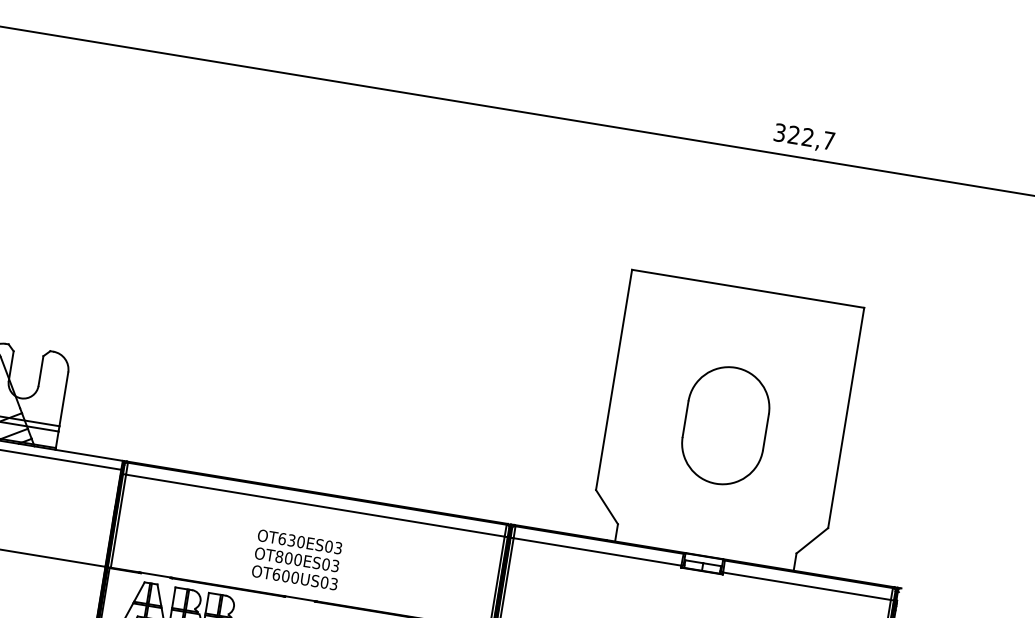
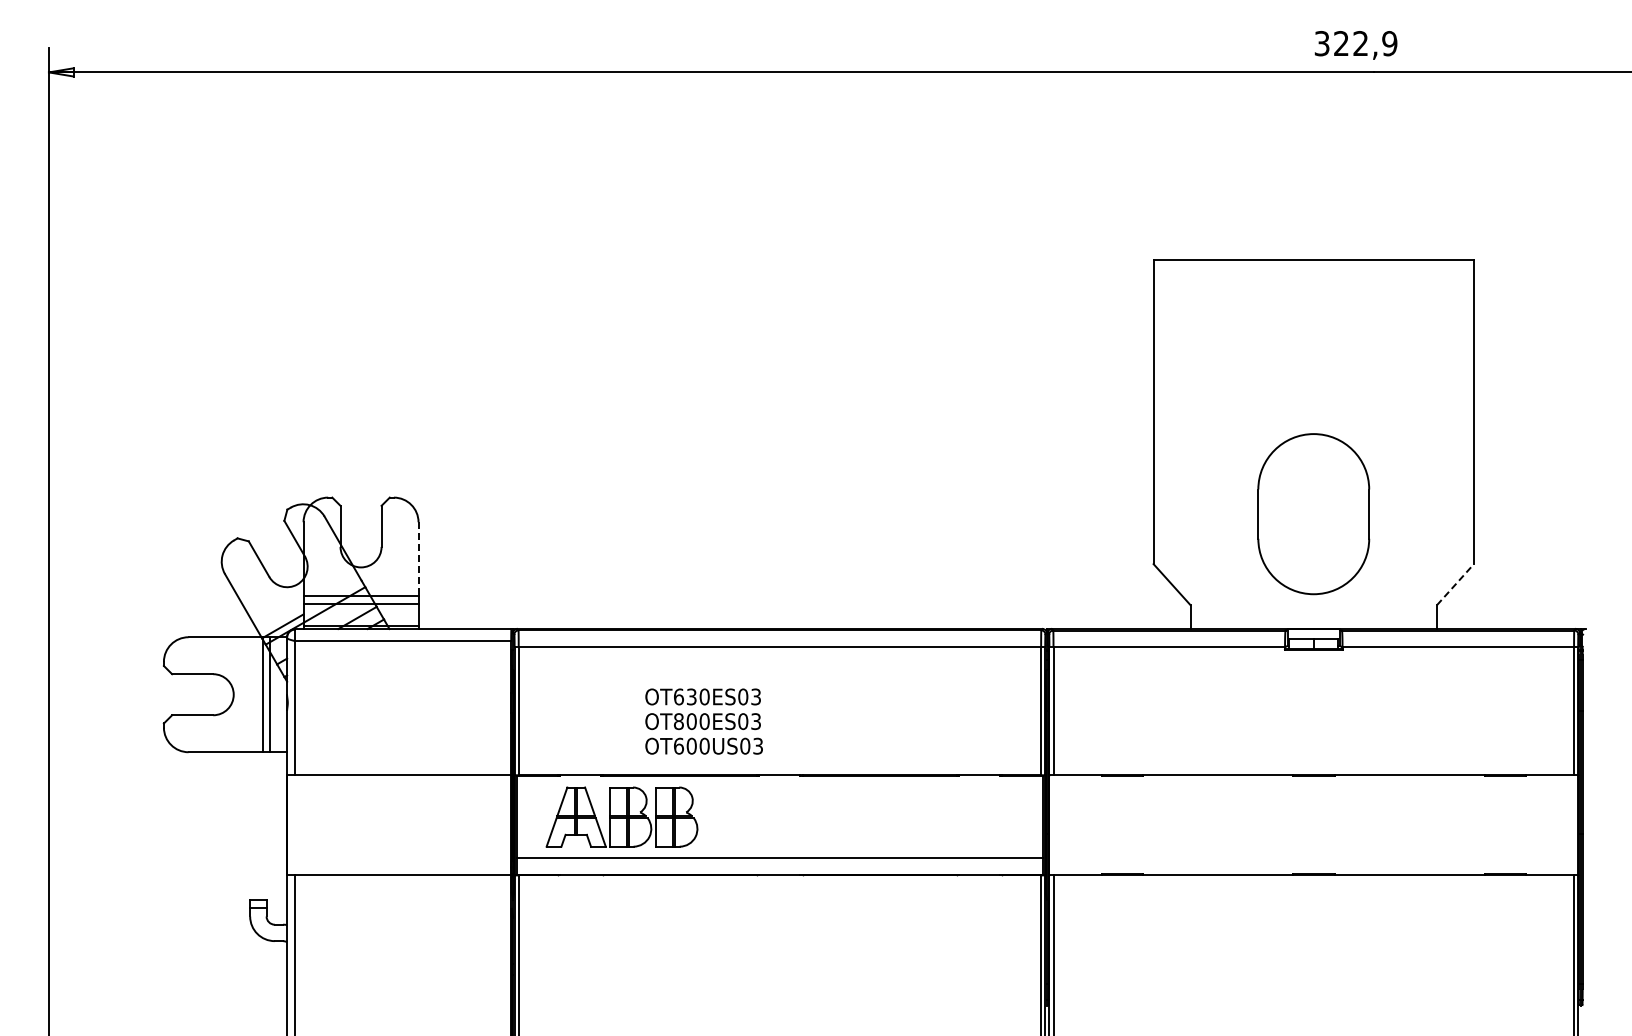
text: (828, 140) -> (1389, 43), 322,7 -> 322,9
line: (63, 399) -> (418, 559), solid -> dashed
part: (725, 425) -> (1313, 514), moved
line: (812, 540) -> (1455, 584), solid -> dashed
text: (297, 559) -> (703, 721), moved

